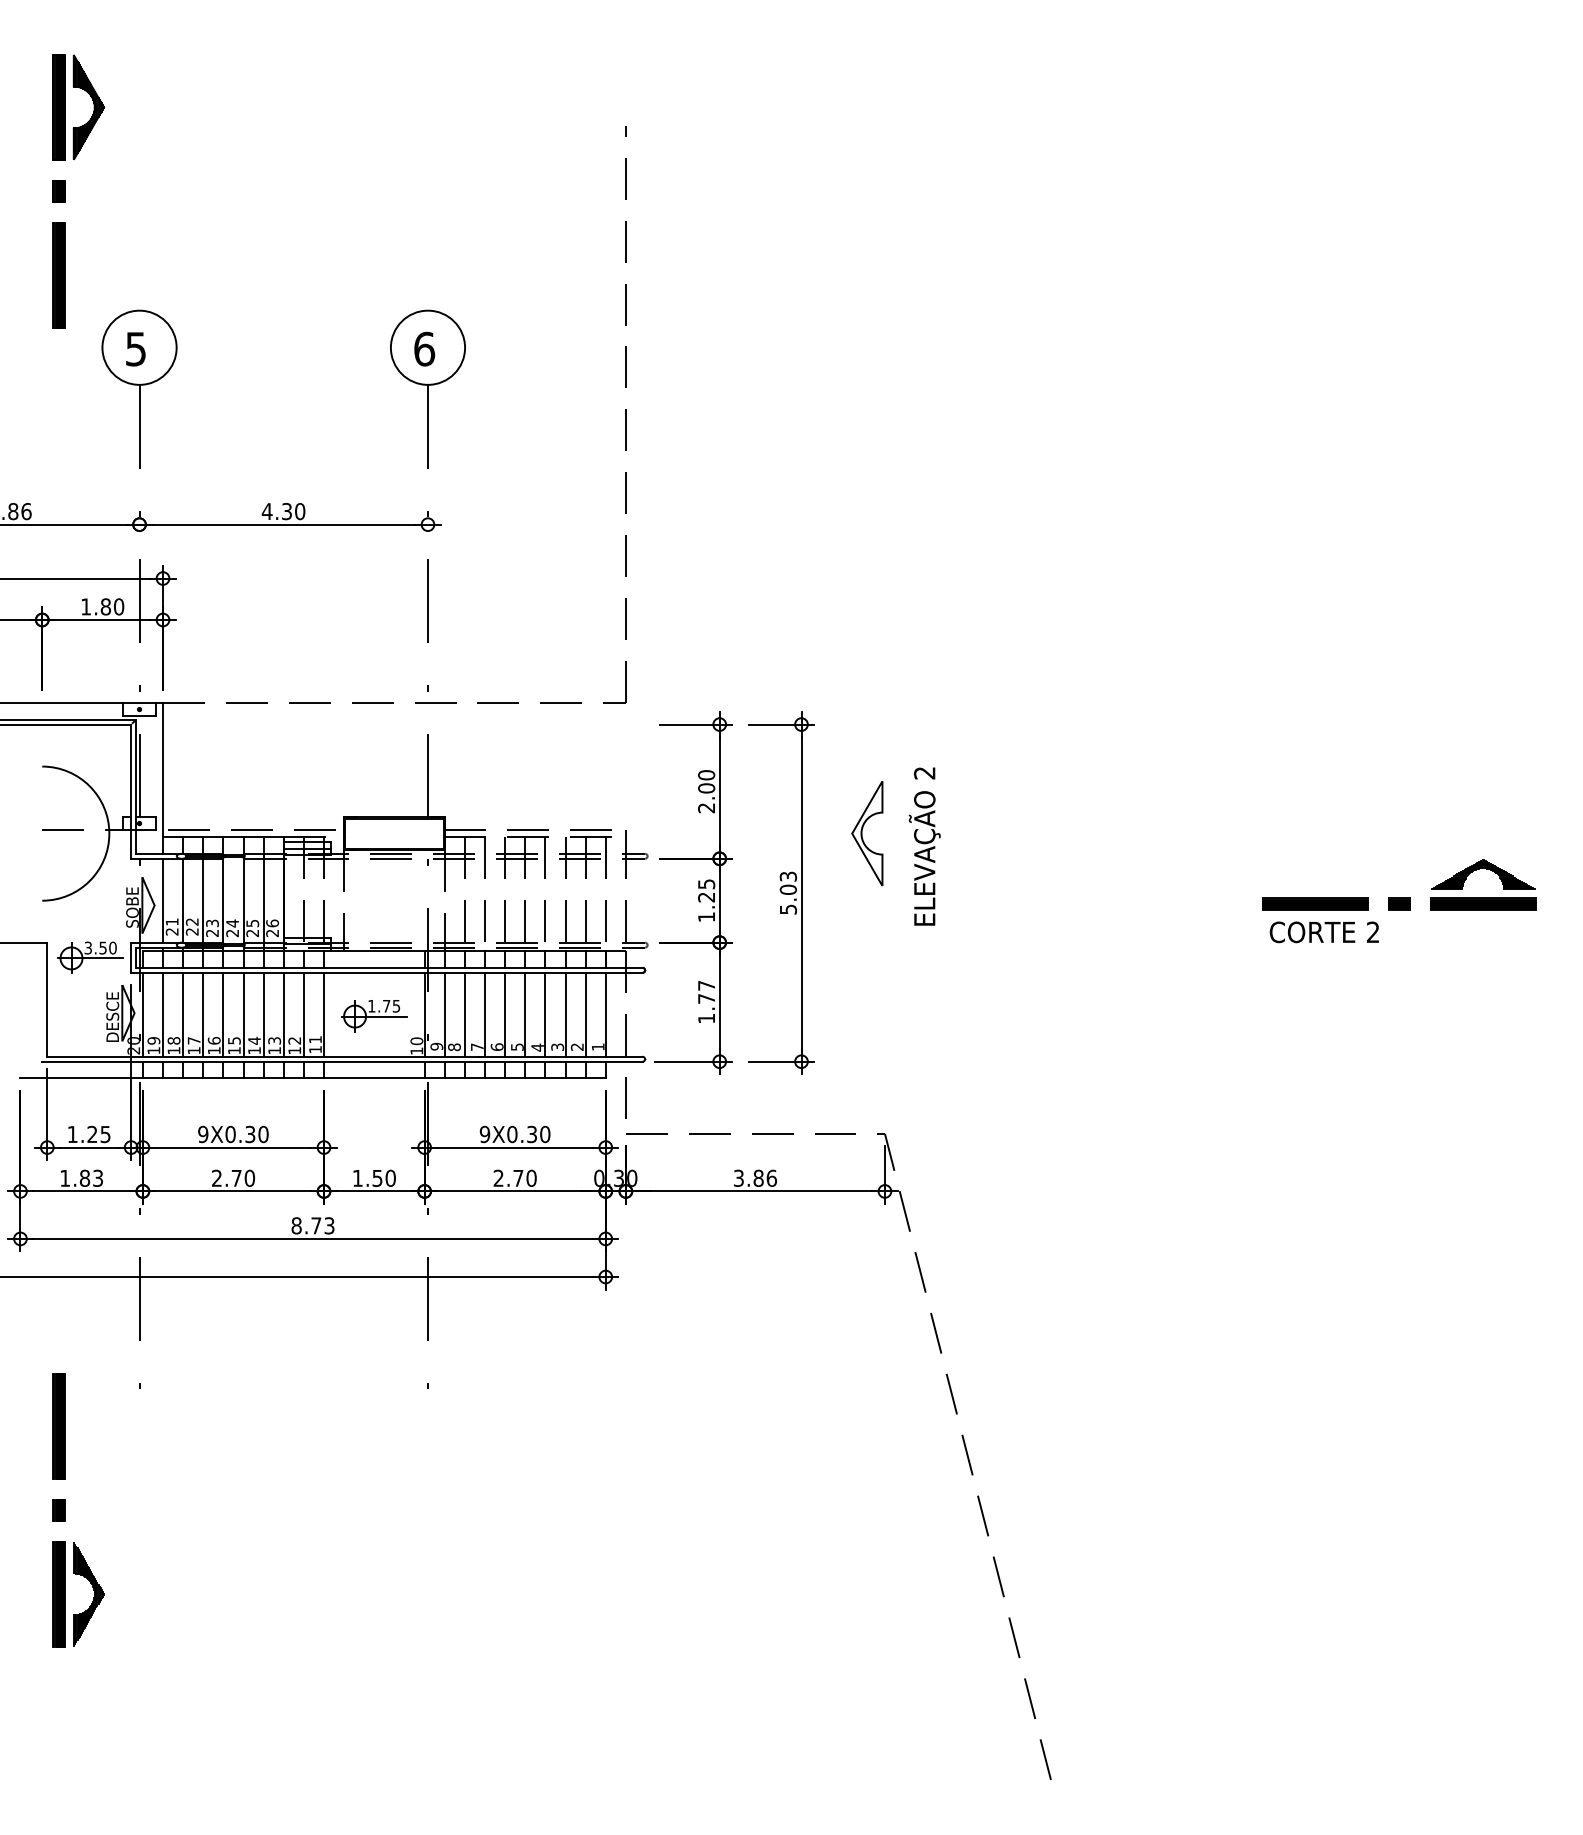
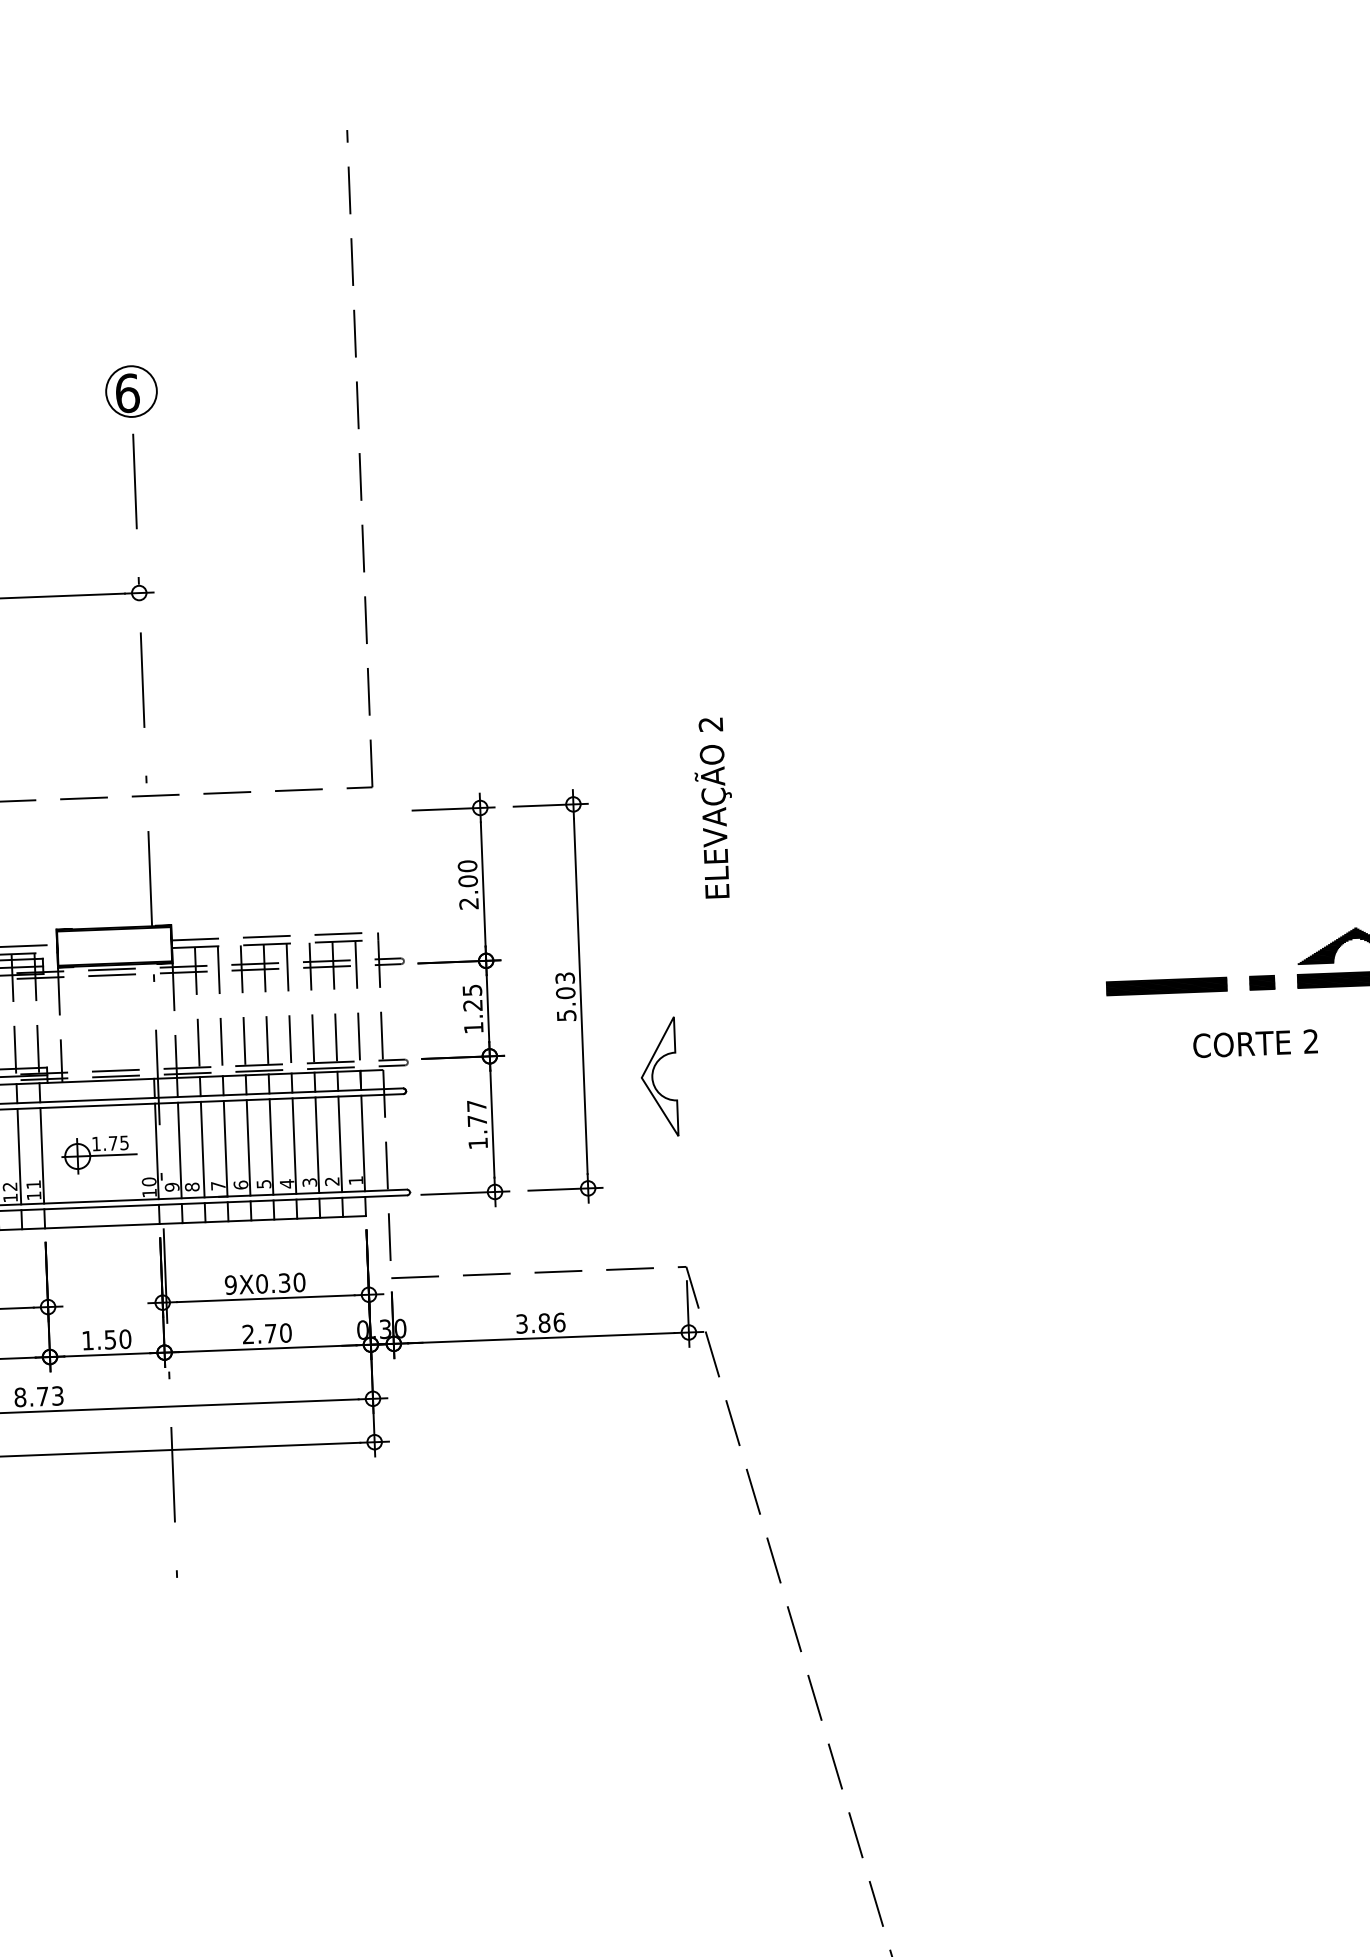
circle: (427, 347) -> (130, 391), size x0.6
part: (867, 833) -> (659, 1077), moved
text: (924, 846) -> (713, 808), moved
text: (1323, 932) -> (1254, 1043), moved

